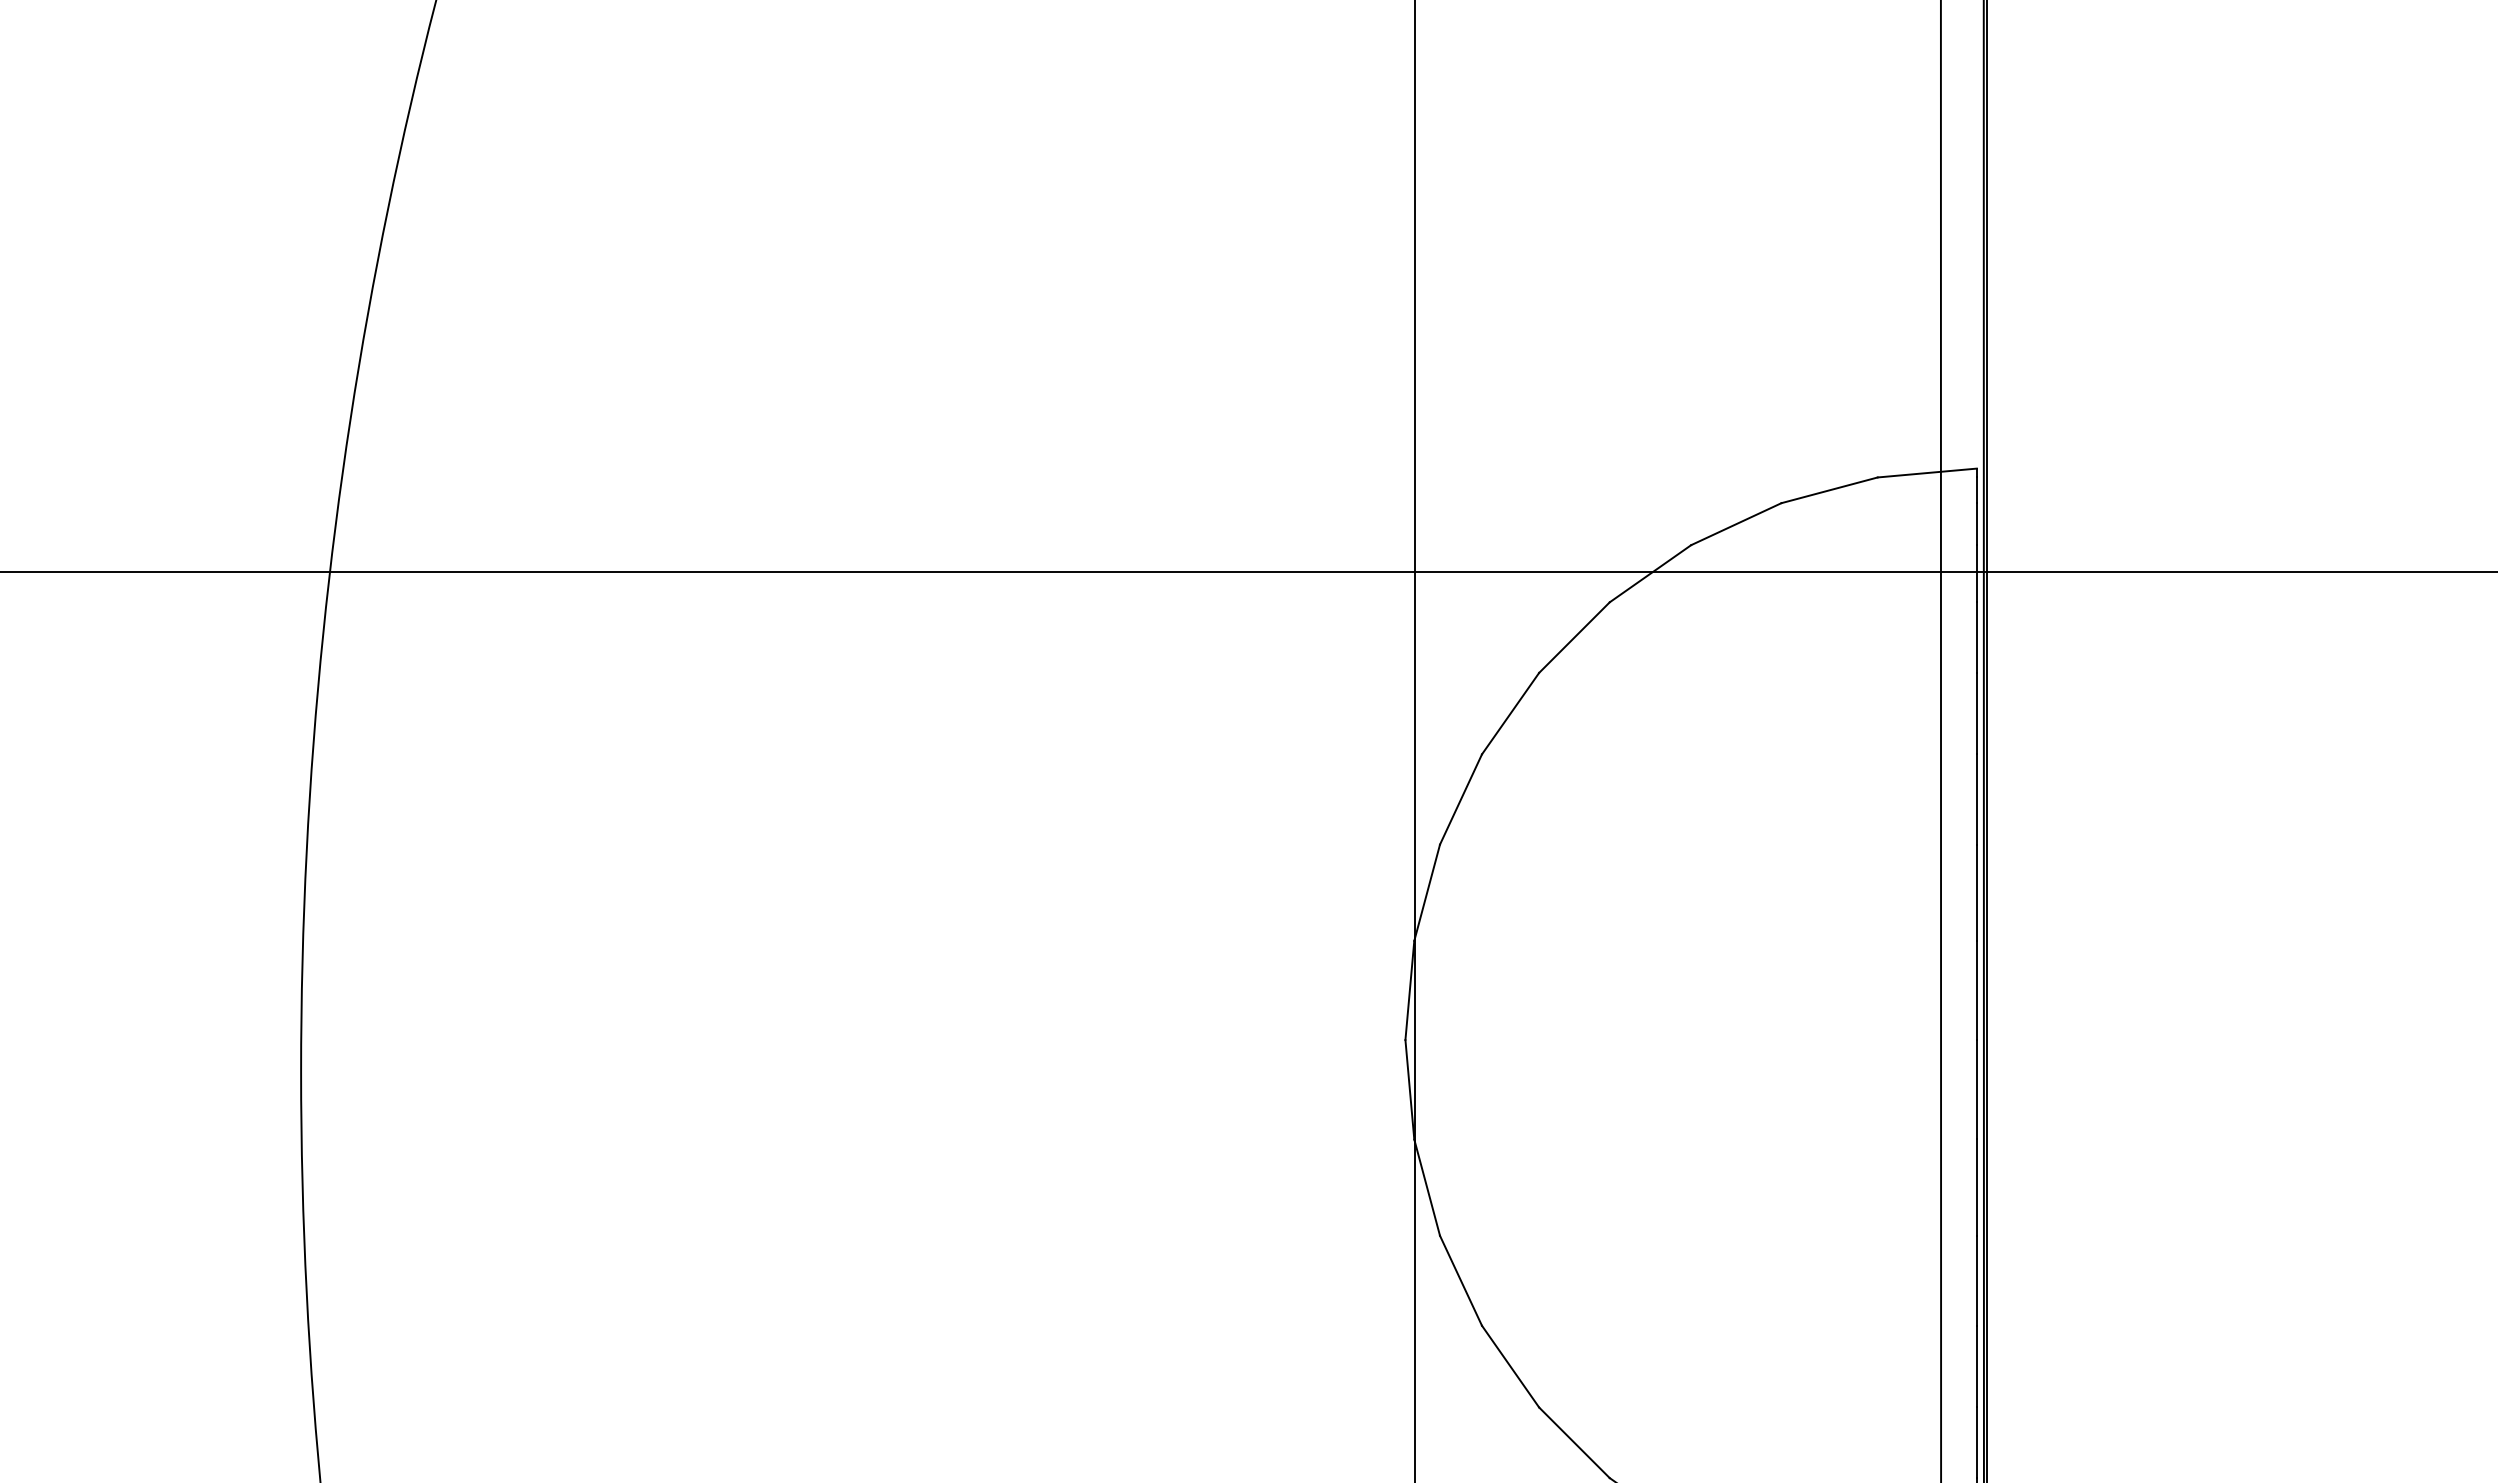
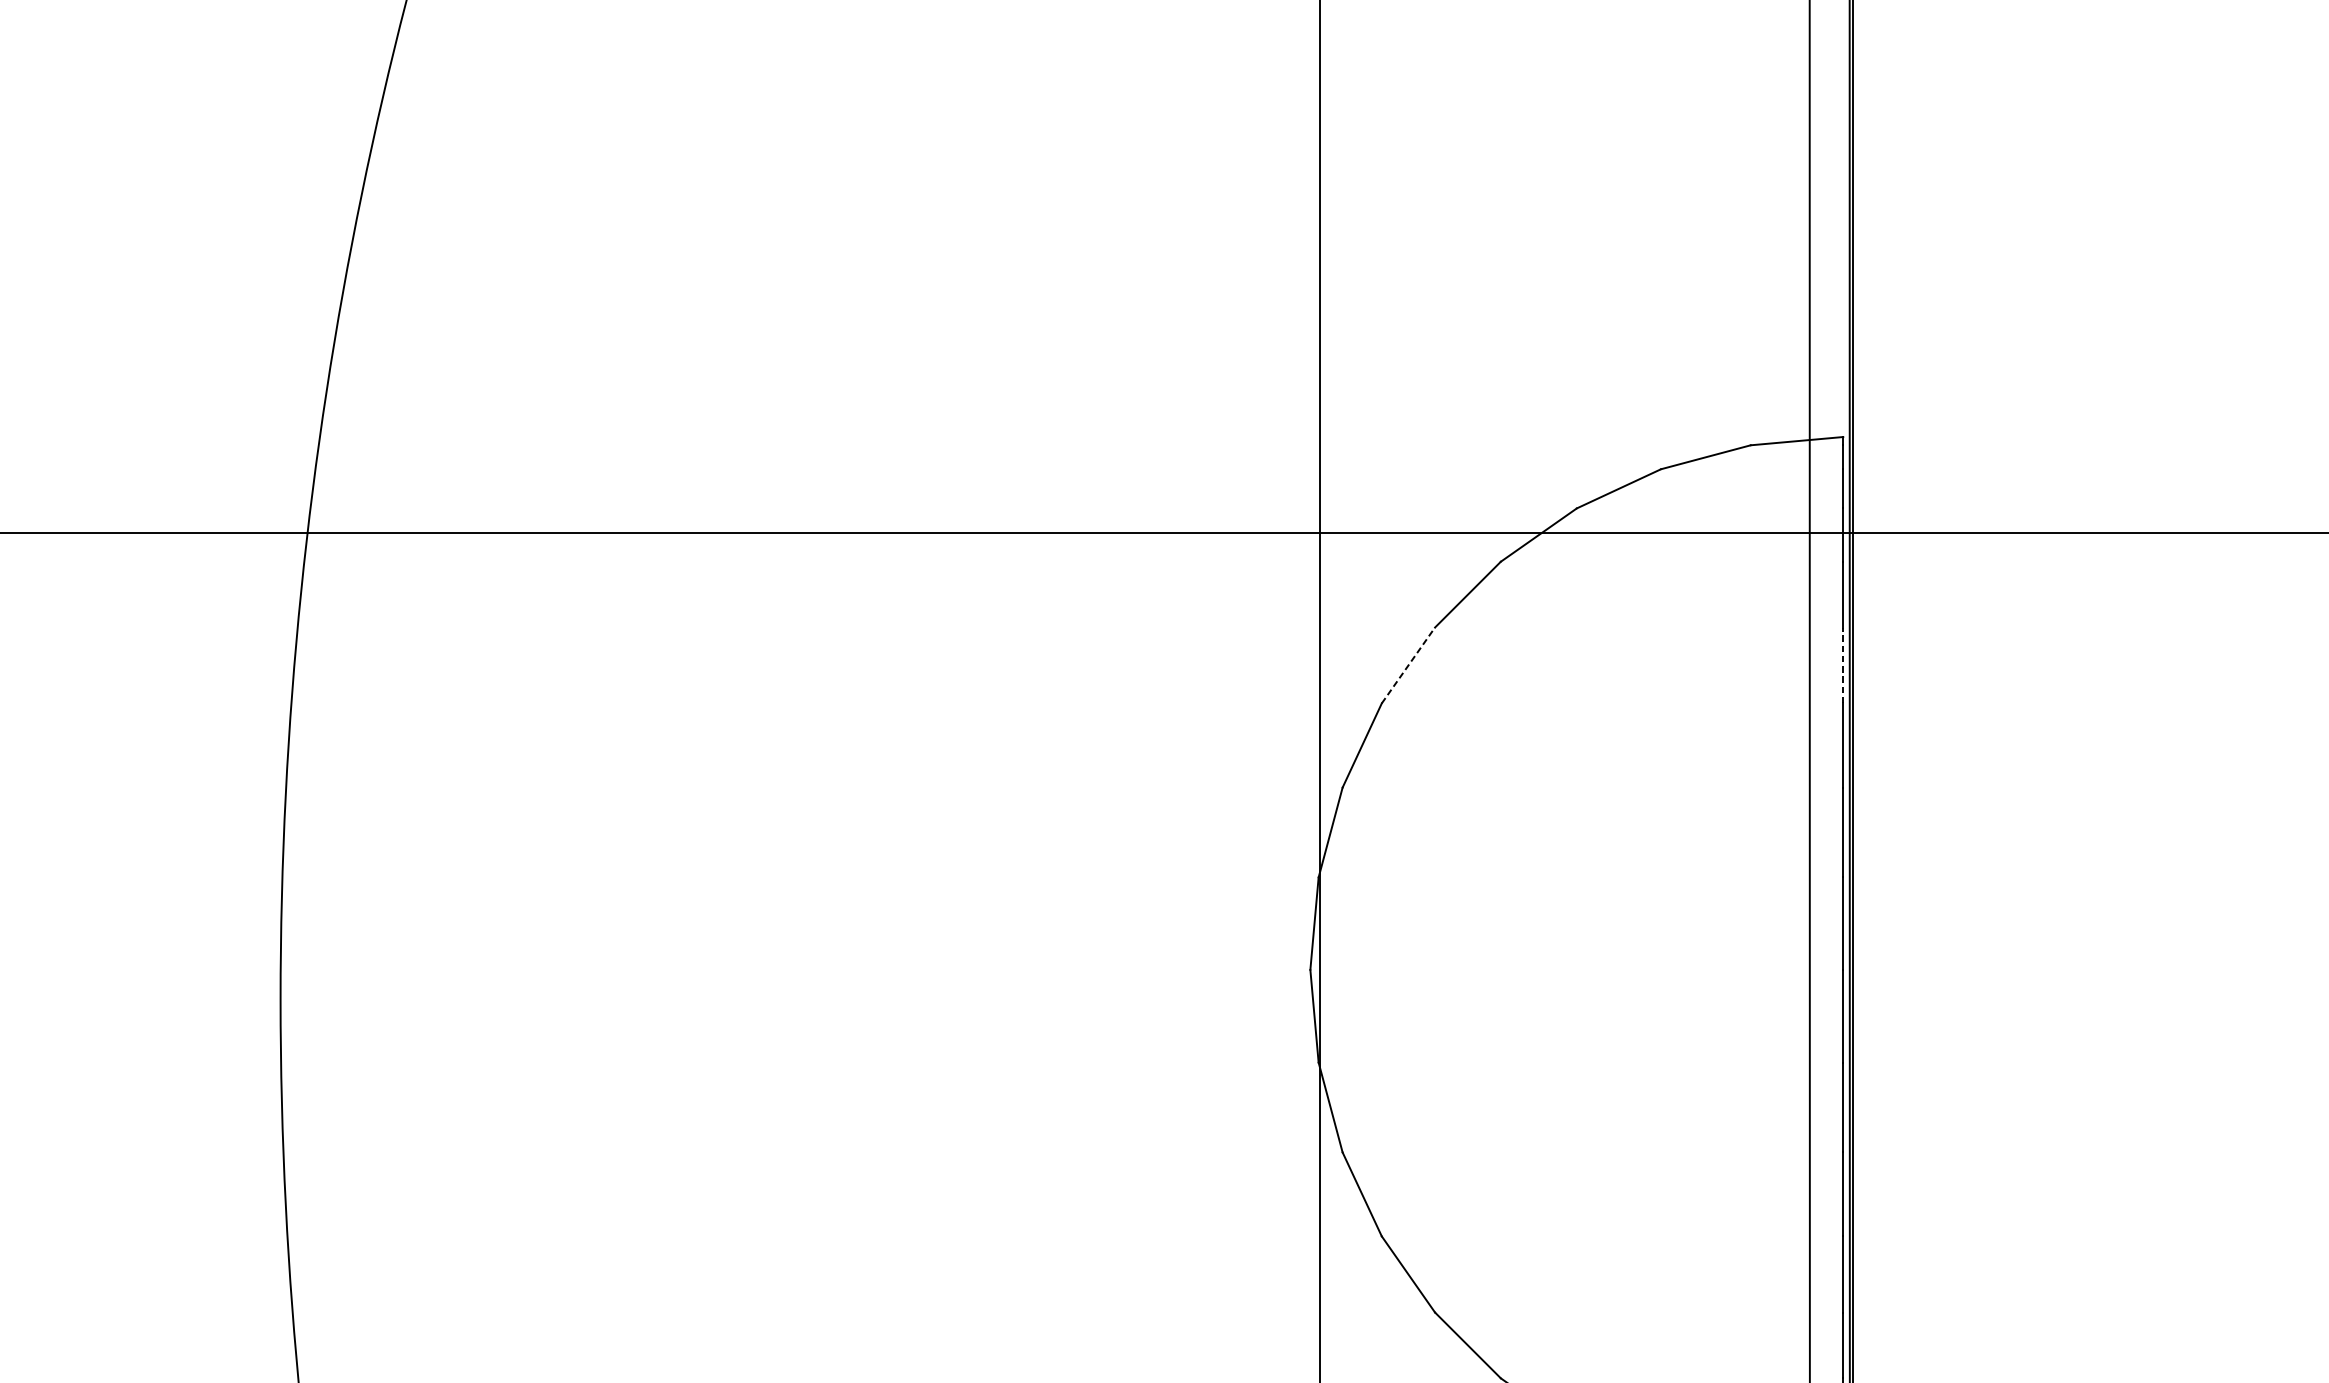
line: (1510, 713) -> (1408, 665), solid -> dashed
line: (1976, 713) -> (1842, 665), solid -> dashed

